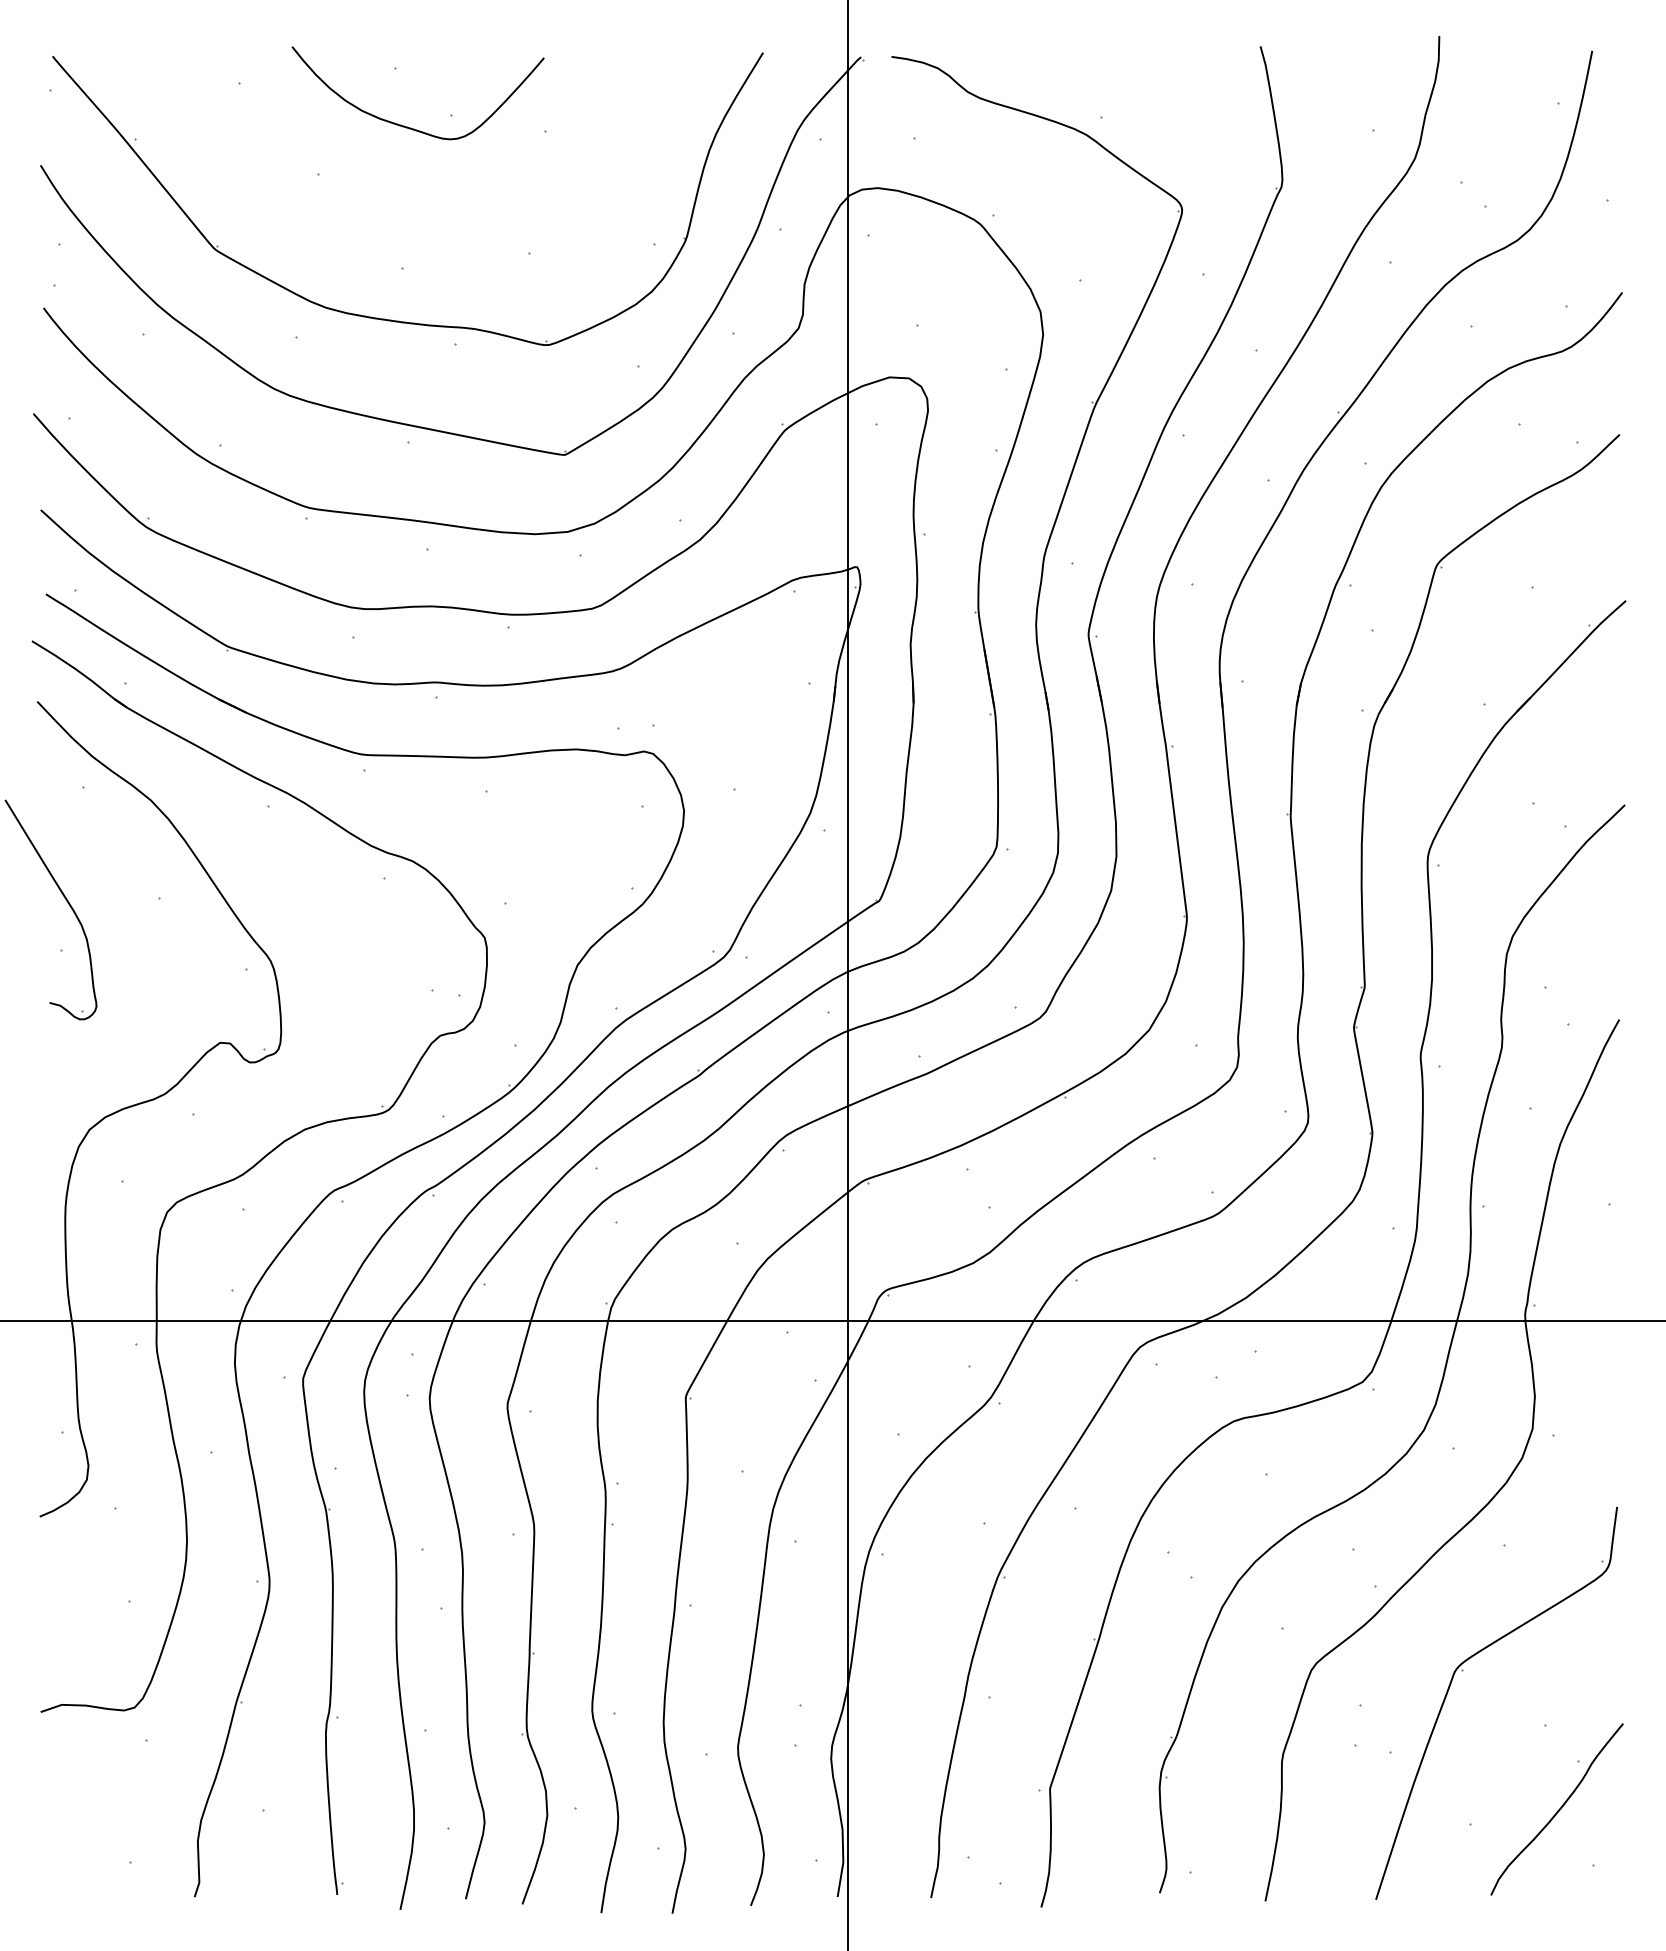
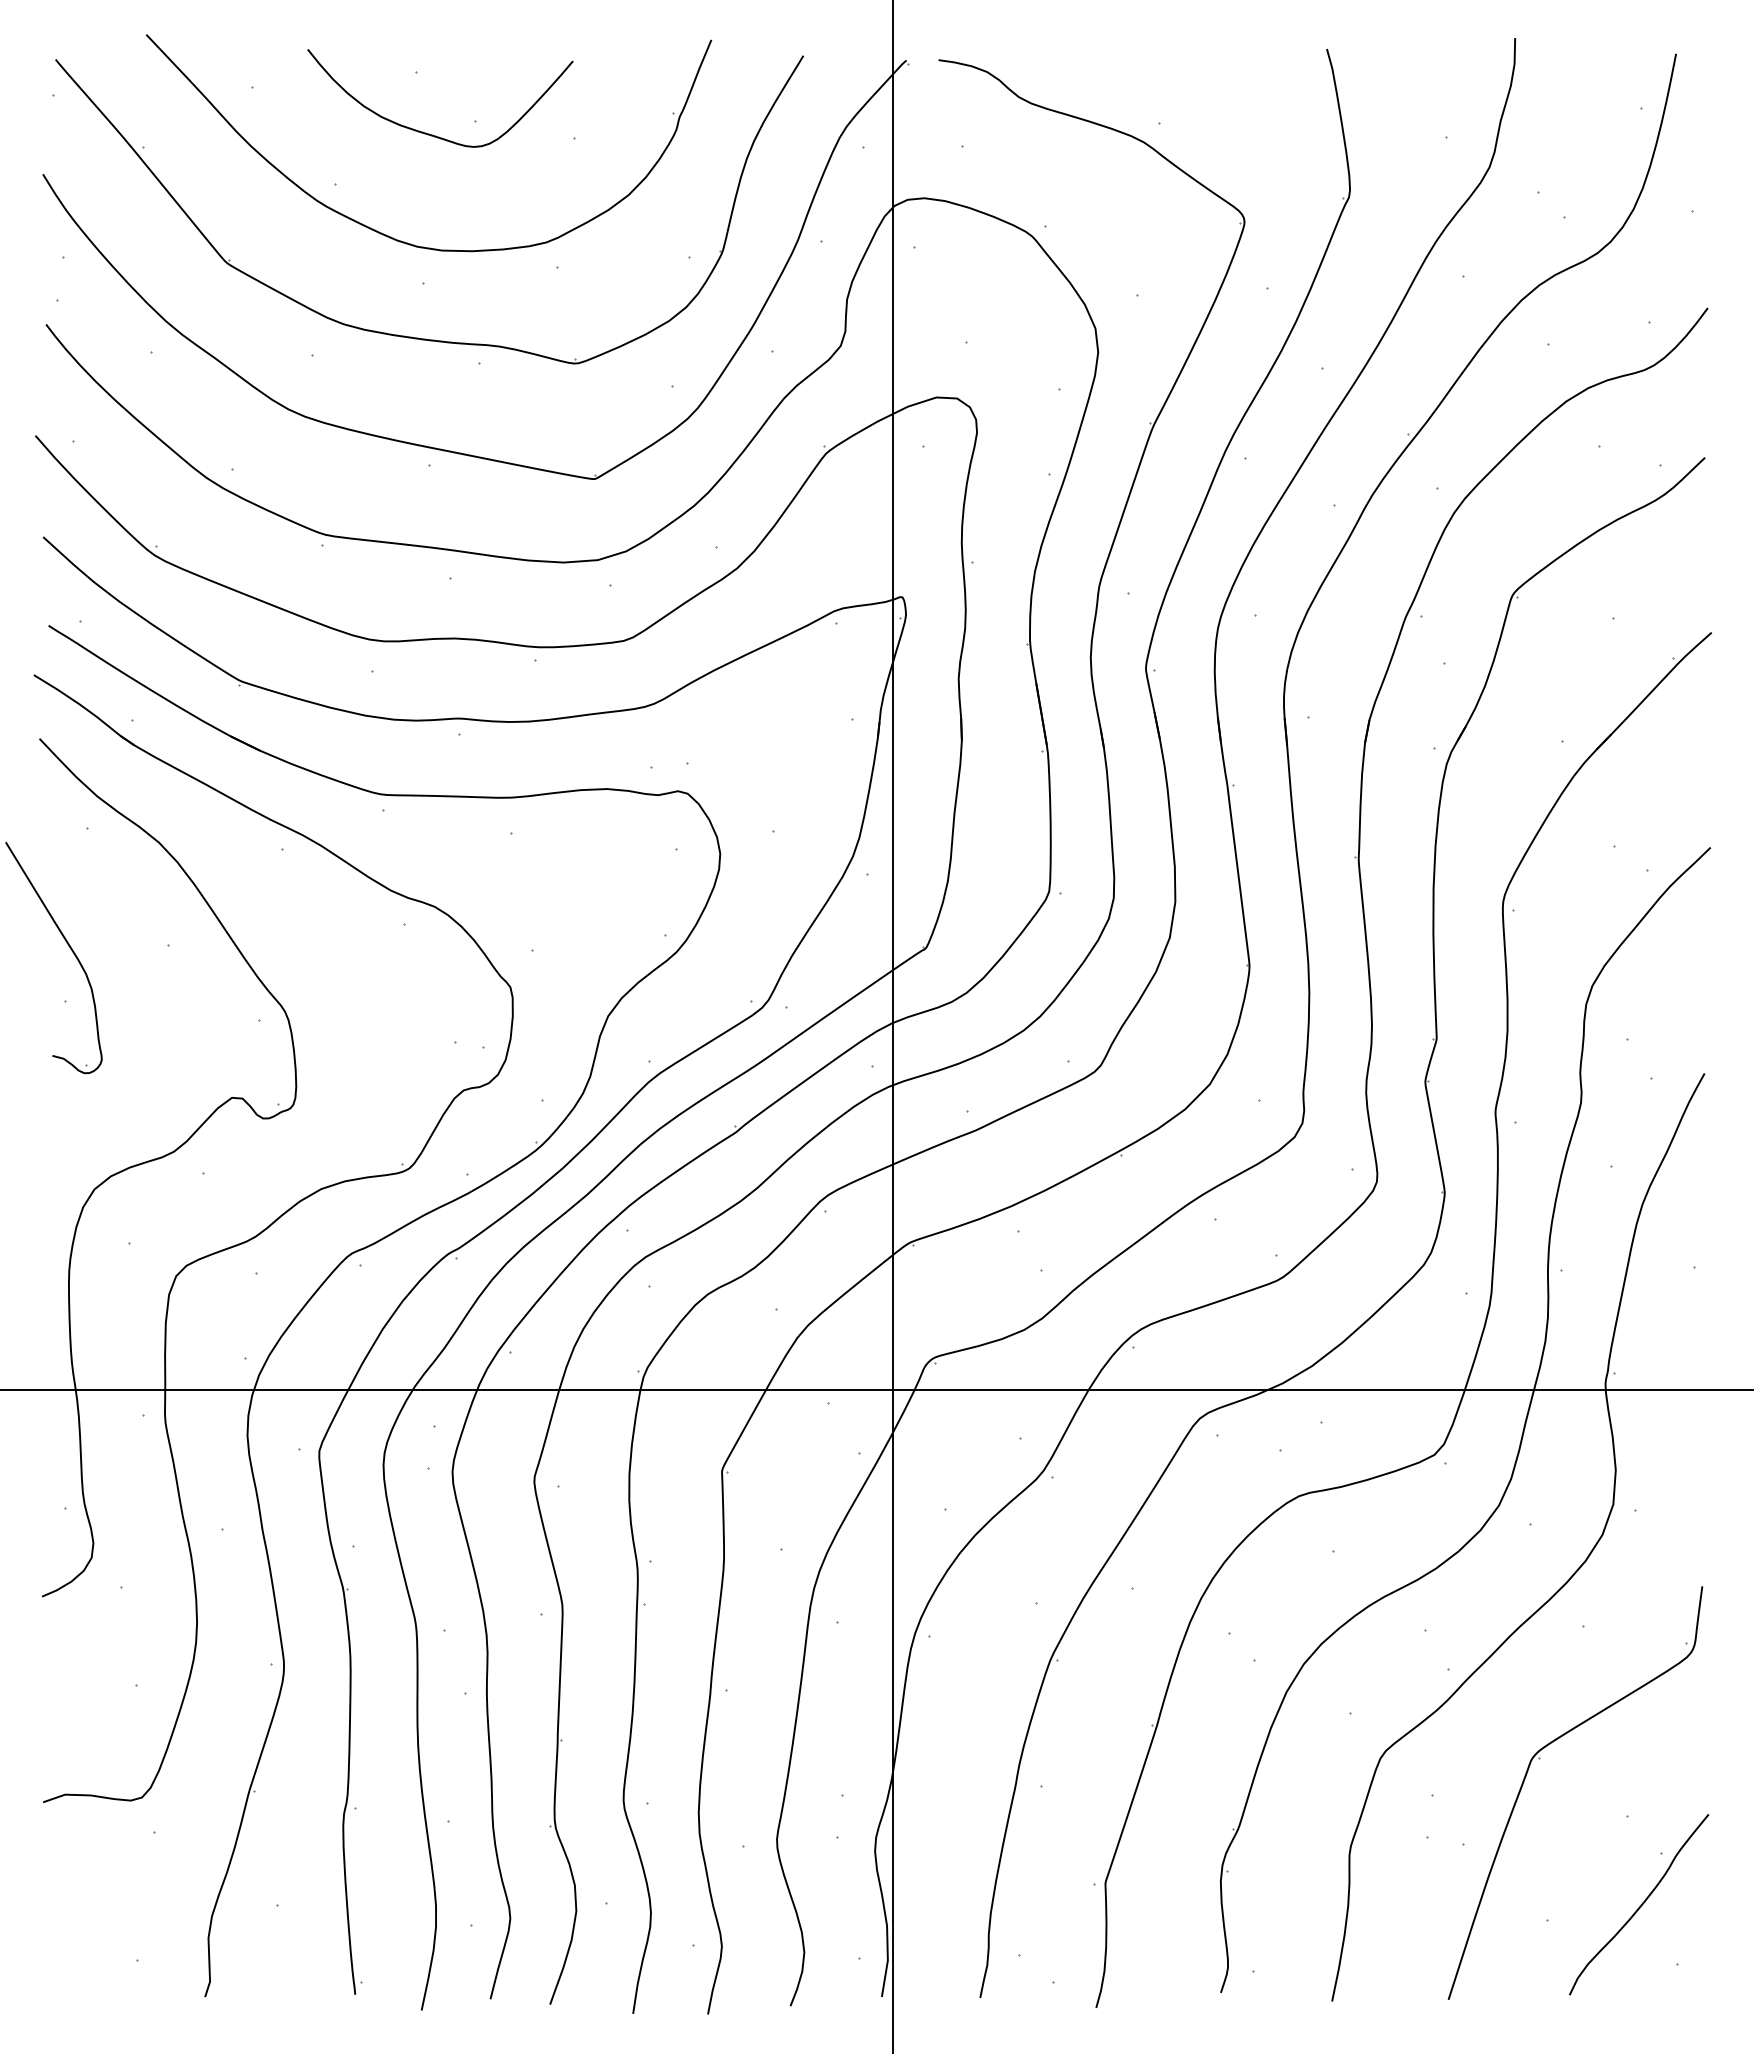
part: (366, 222) -> (386, 234), added

